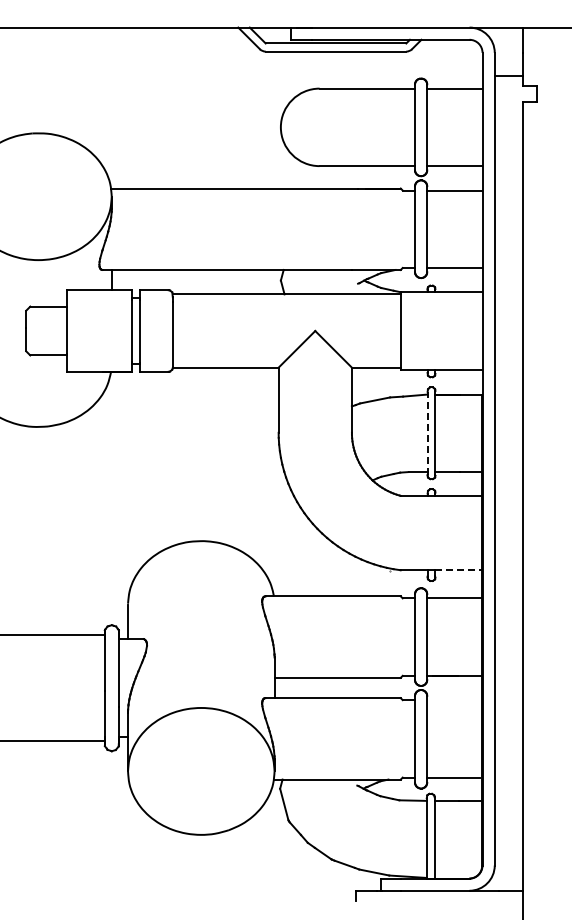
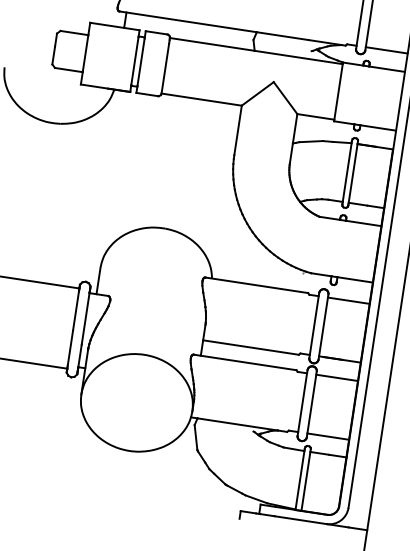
line: (427, 433) -> (347, 172), dashed -> solid
line: (459, 570) -> (355, 280), dashed -> solid
line: (454, 700) -> (336, 378), added

